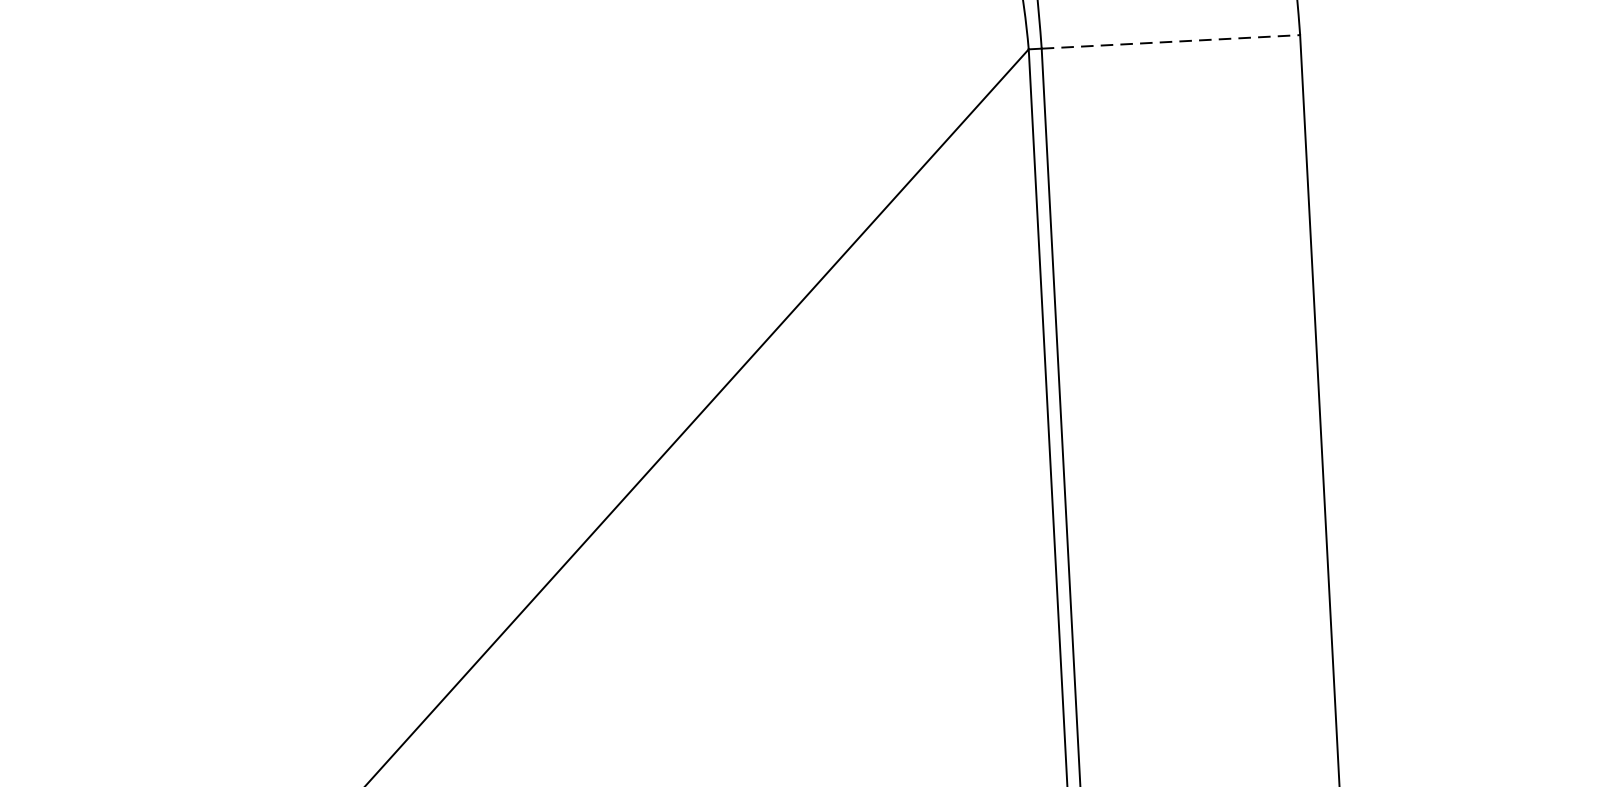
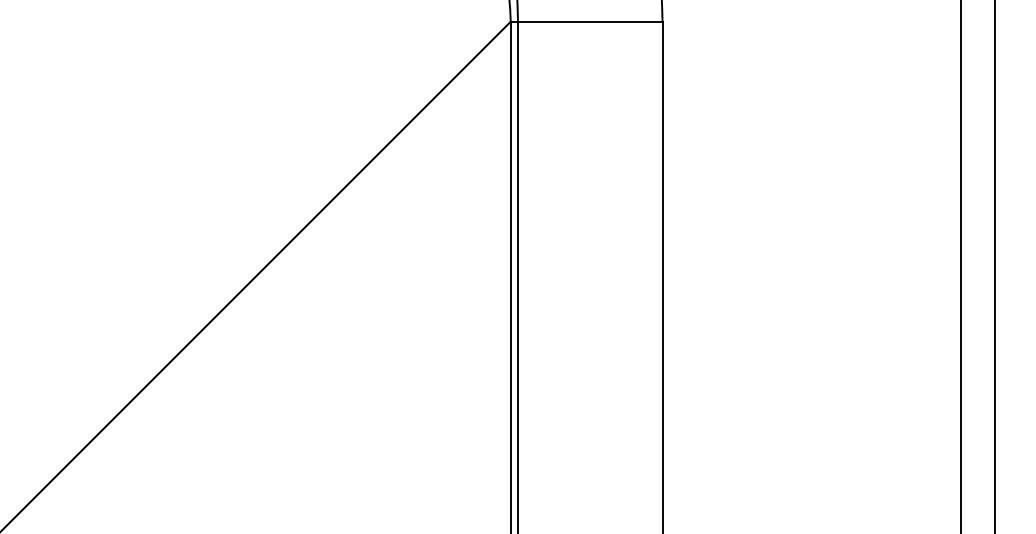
line: (1171, 41) -> (590, 21), dashed -> solid

